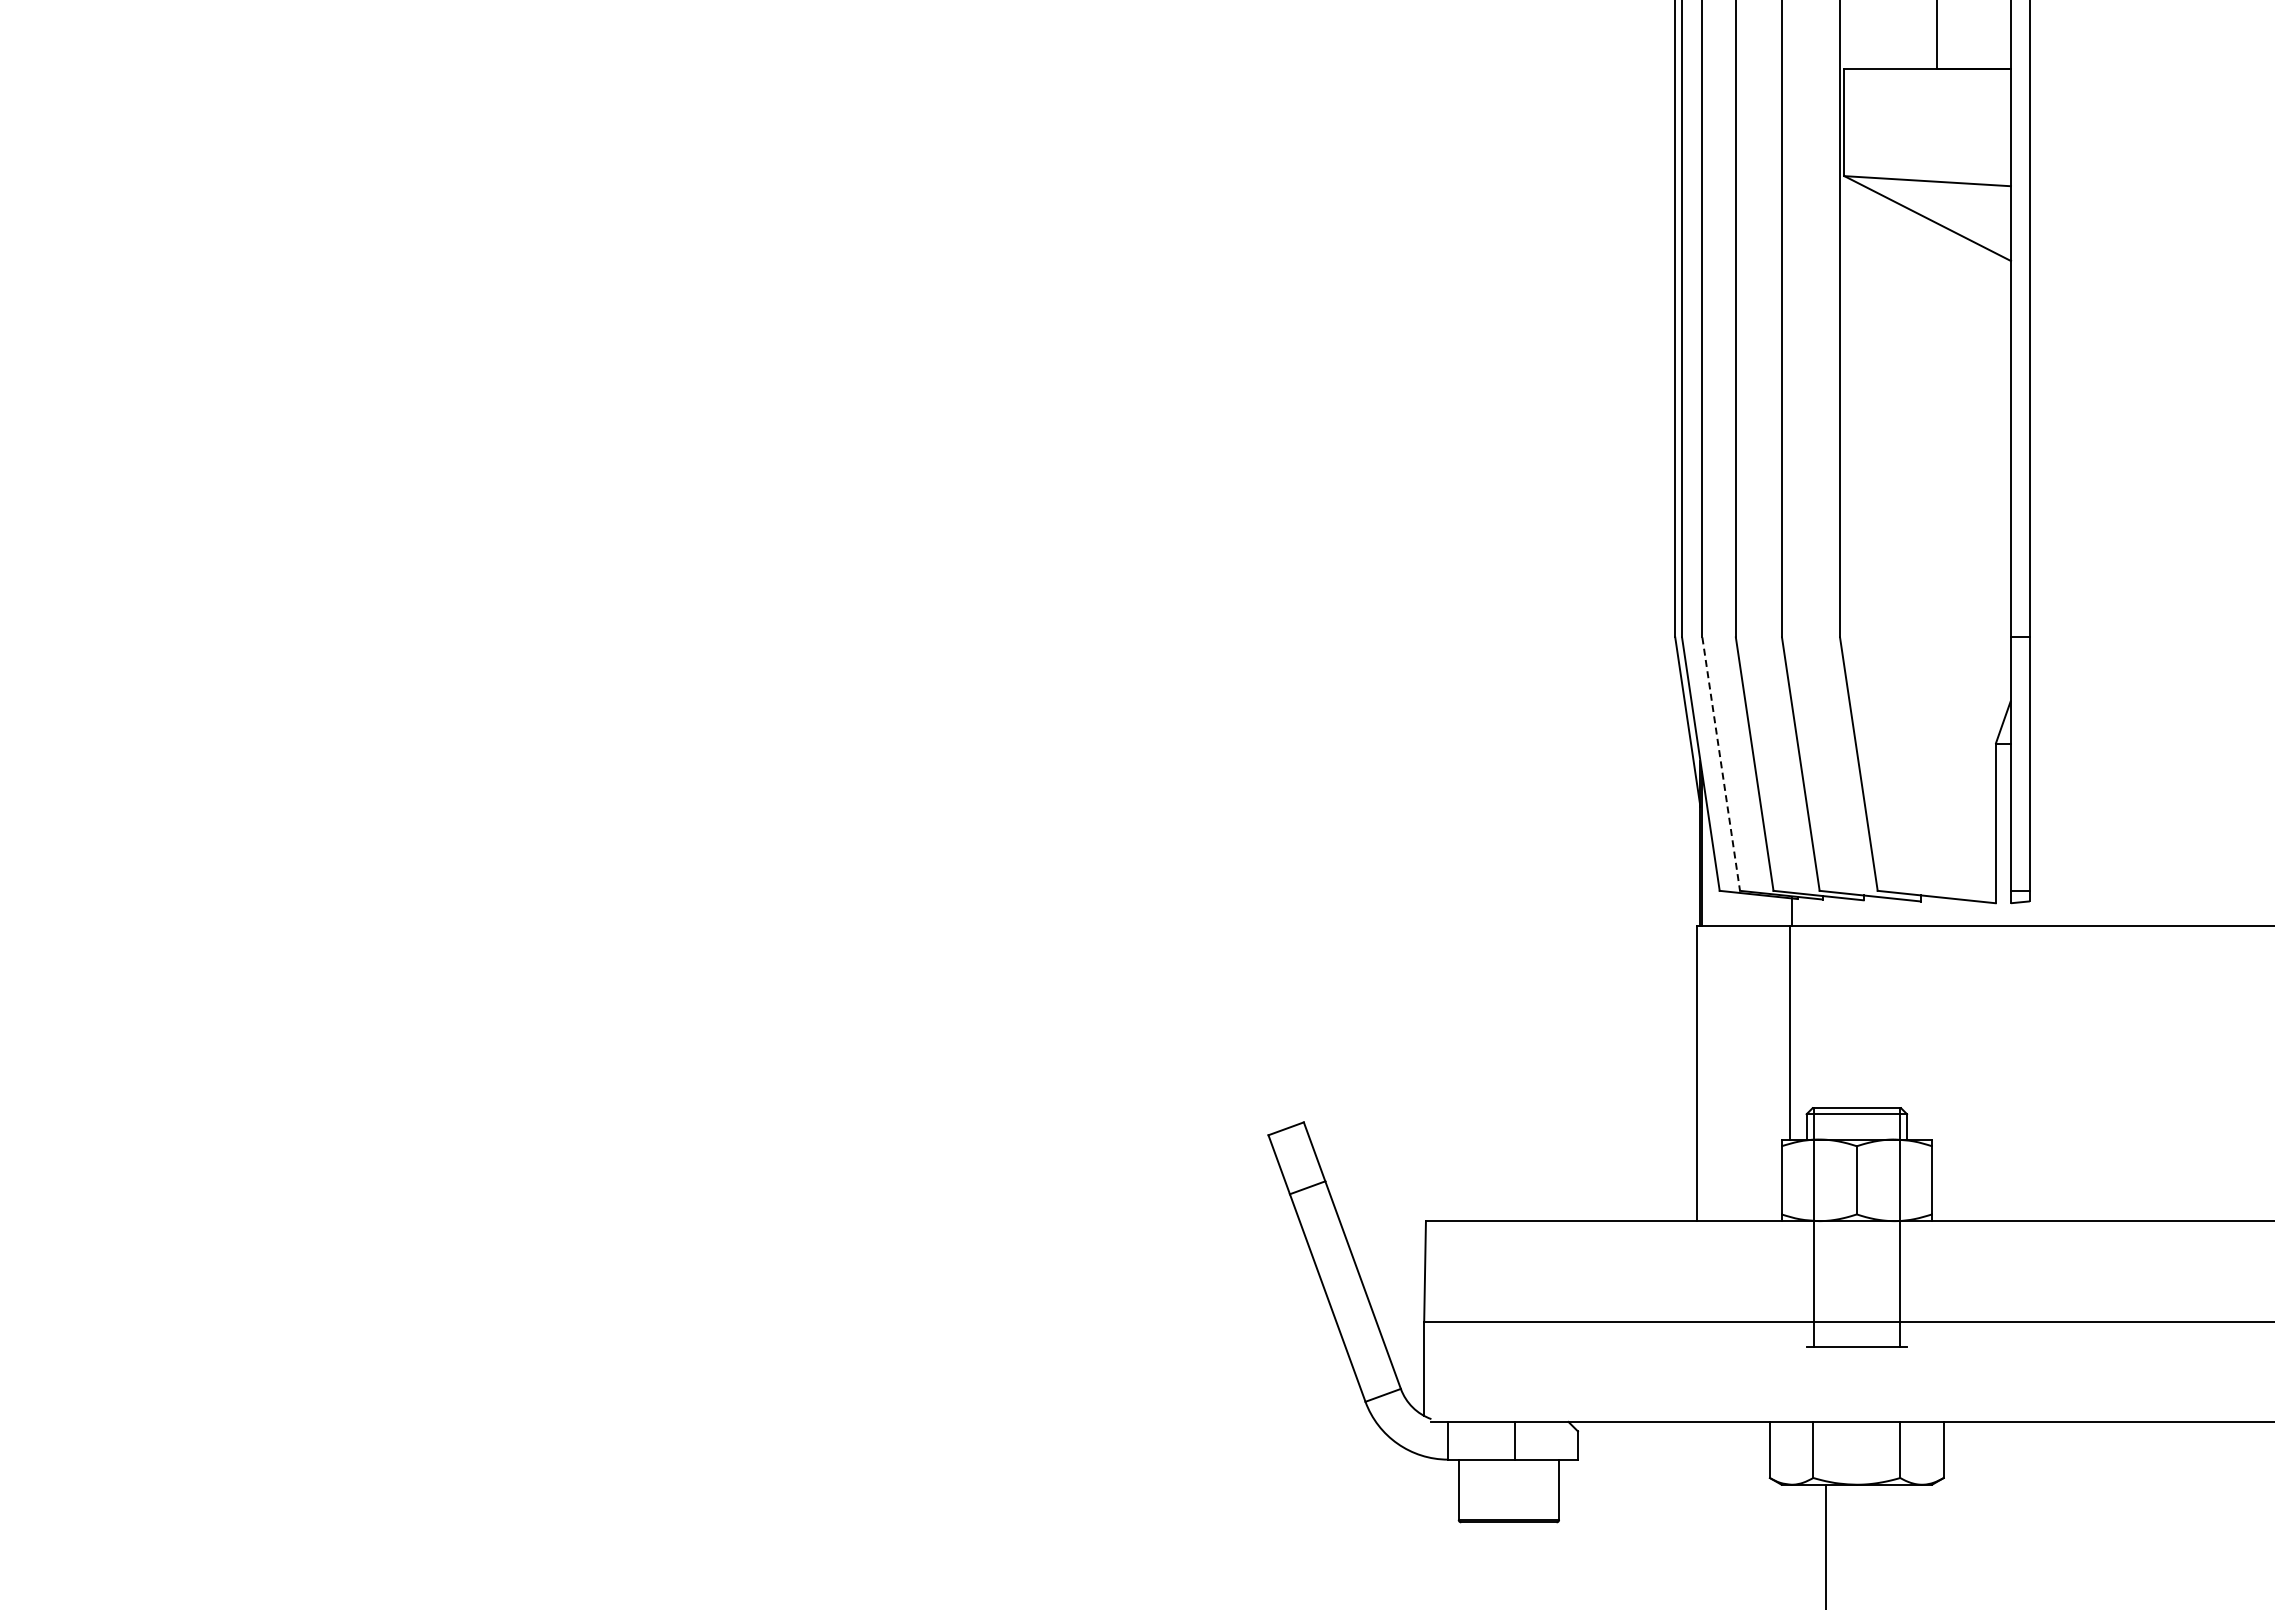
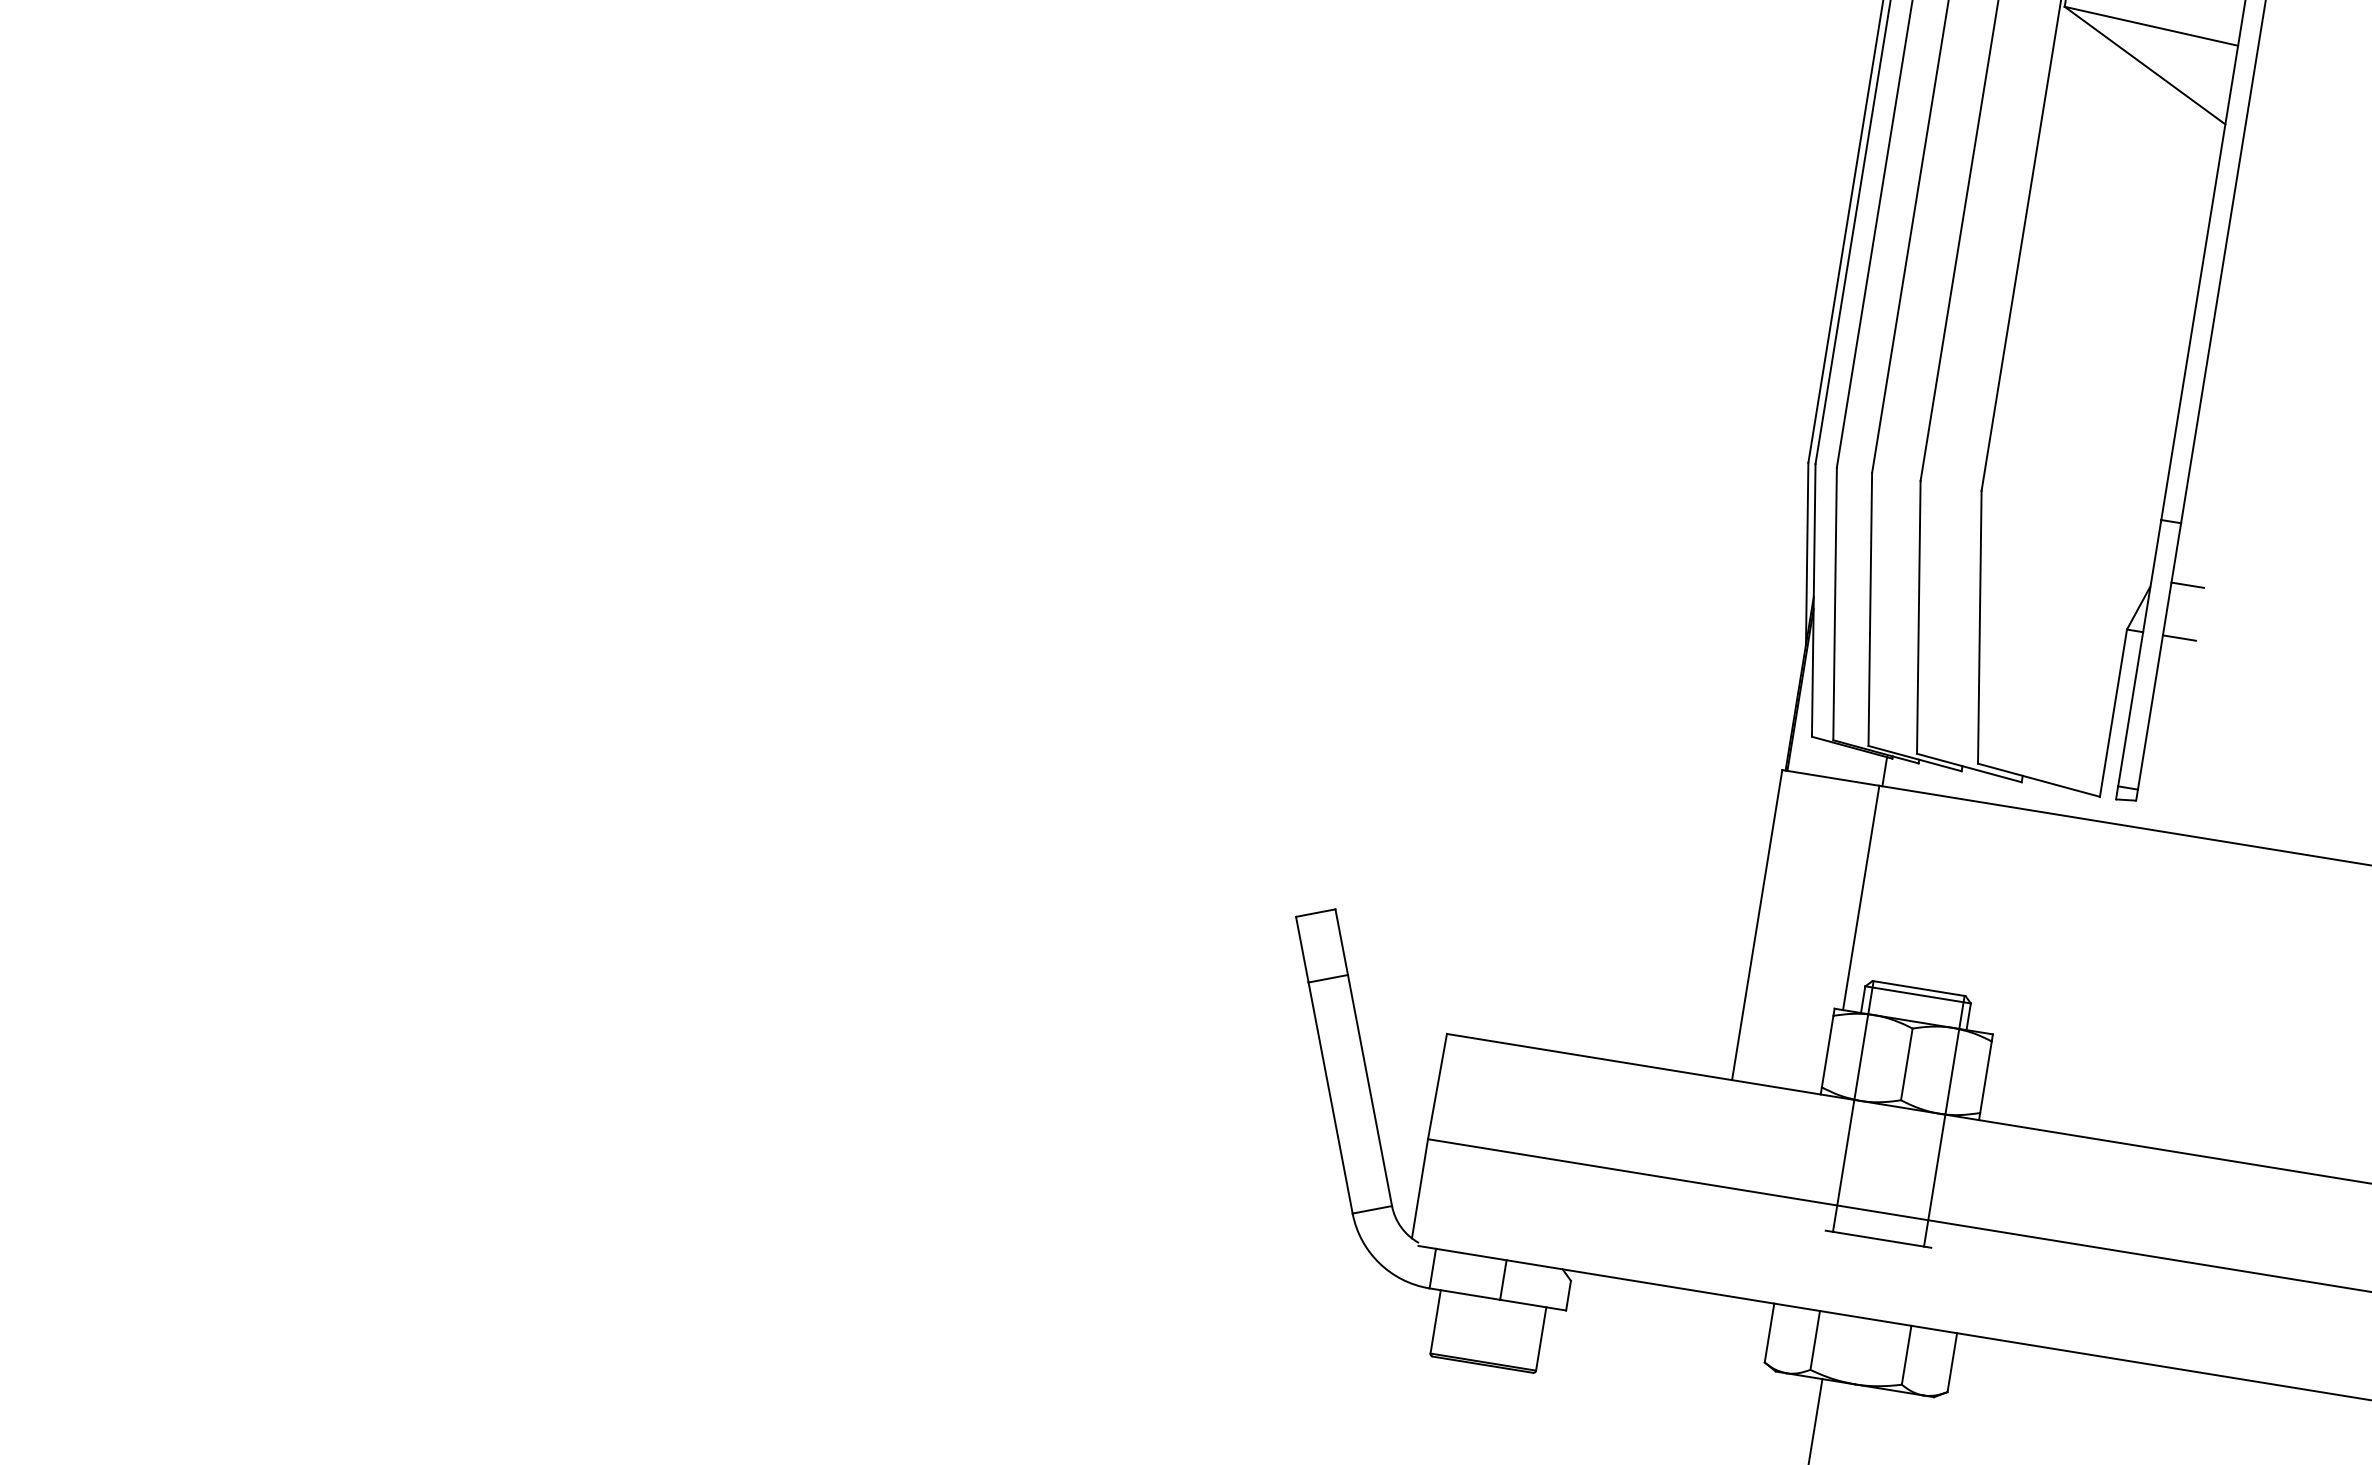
line: (2044, 693) -> (2186, 584), added
line: (2045, 744) -> (2179, 638), added
line: (1721, 764) -> (1835, 604), dashed -> solid

